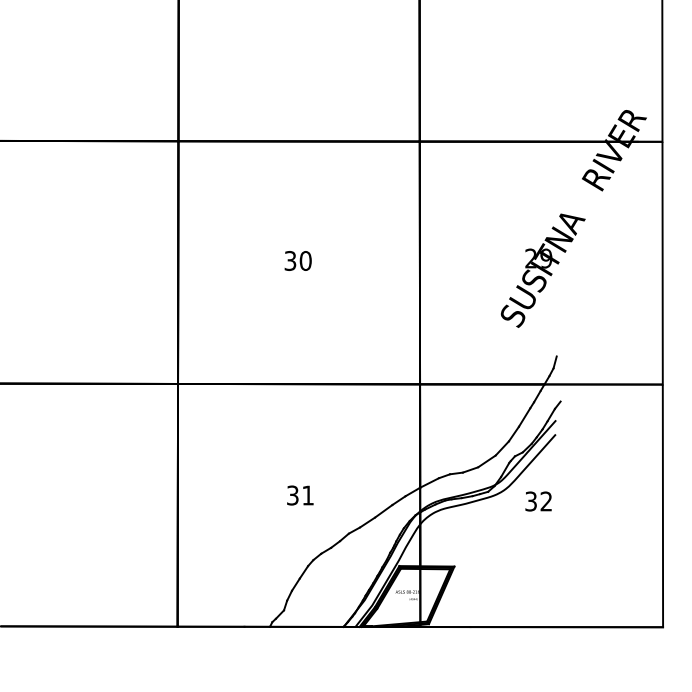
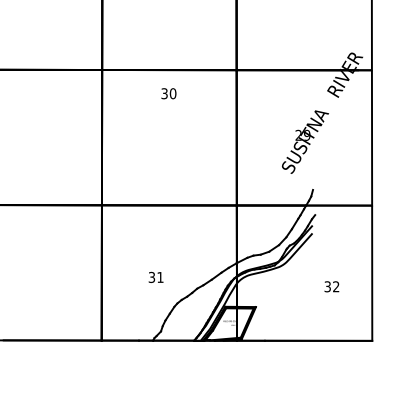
text: (297, 260) -> (168, 93), moved
text: (299, 493) -> (155, 276), moved
text: (537, 500) -> (331, 286), moved

